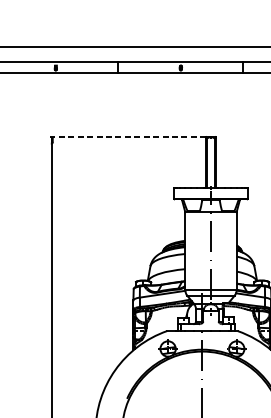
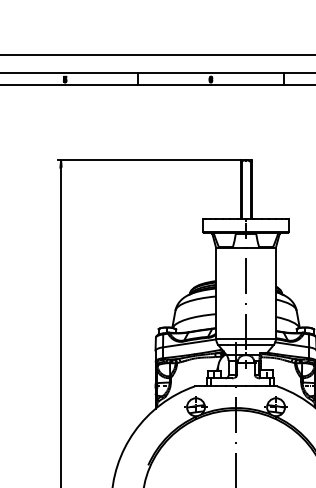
line: (127, 137) -> (148, 160), dashed -> solid

